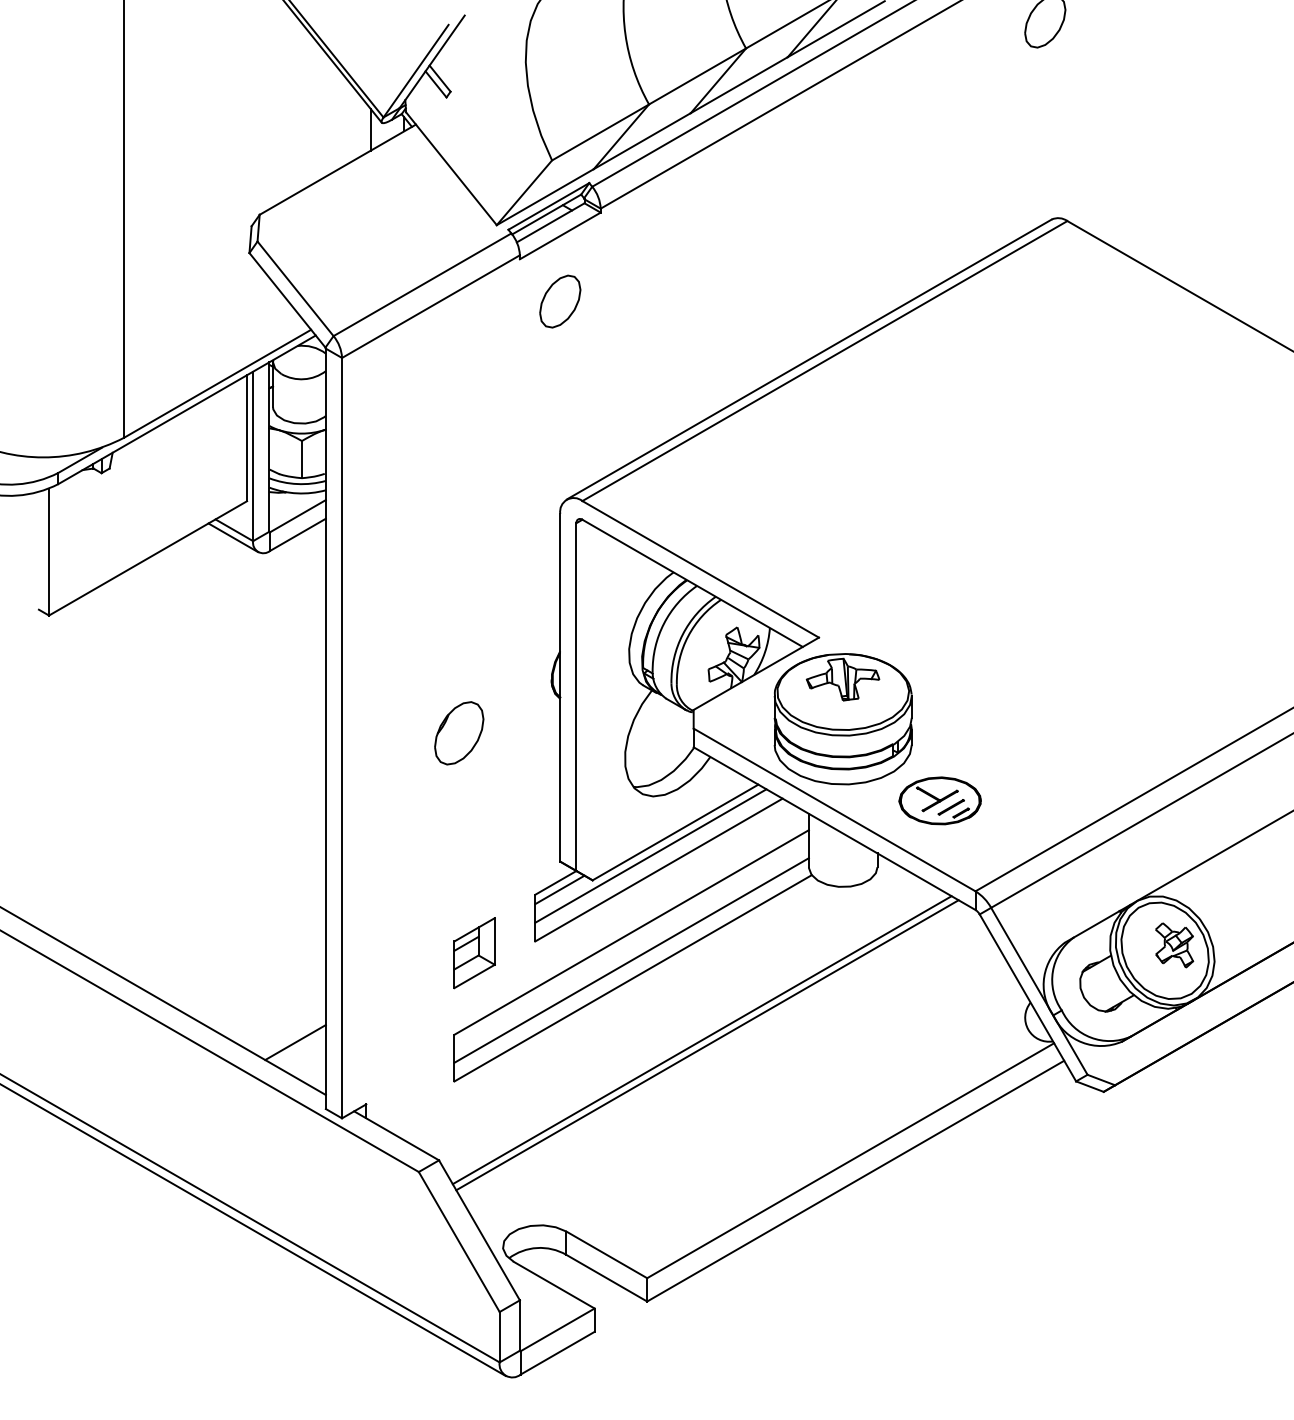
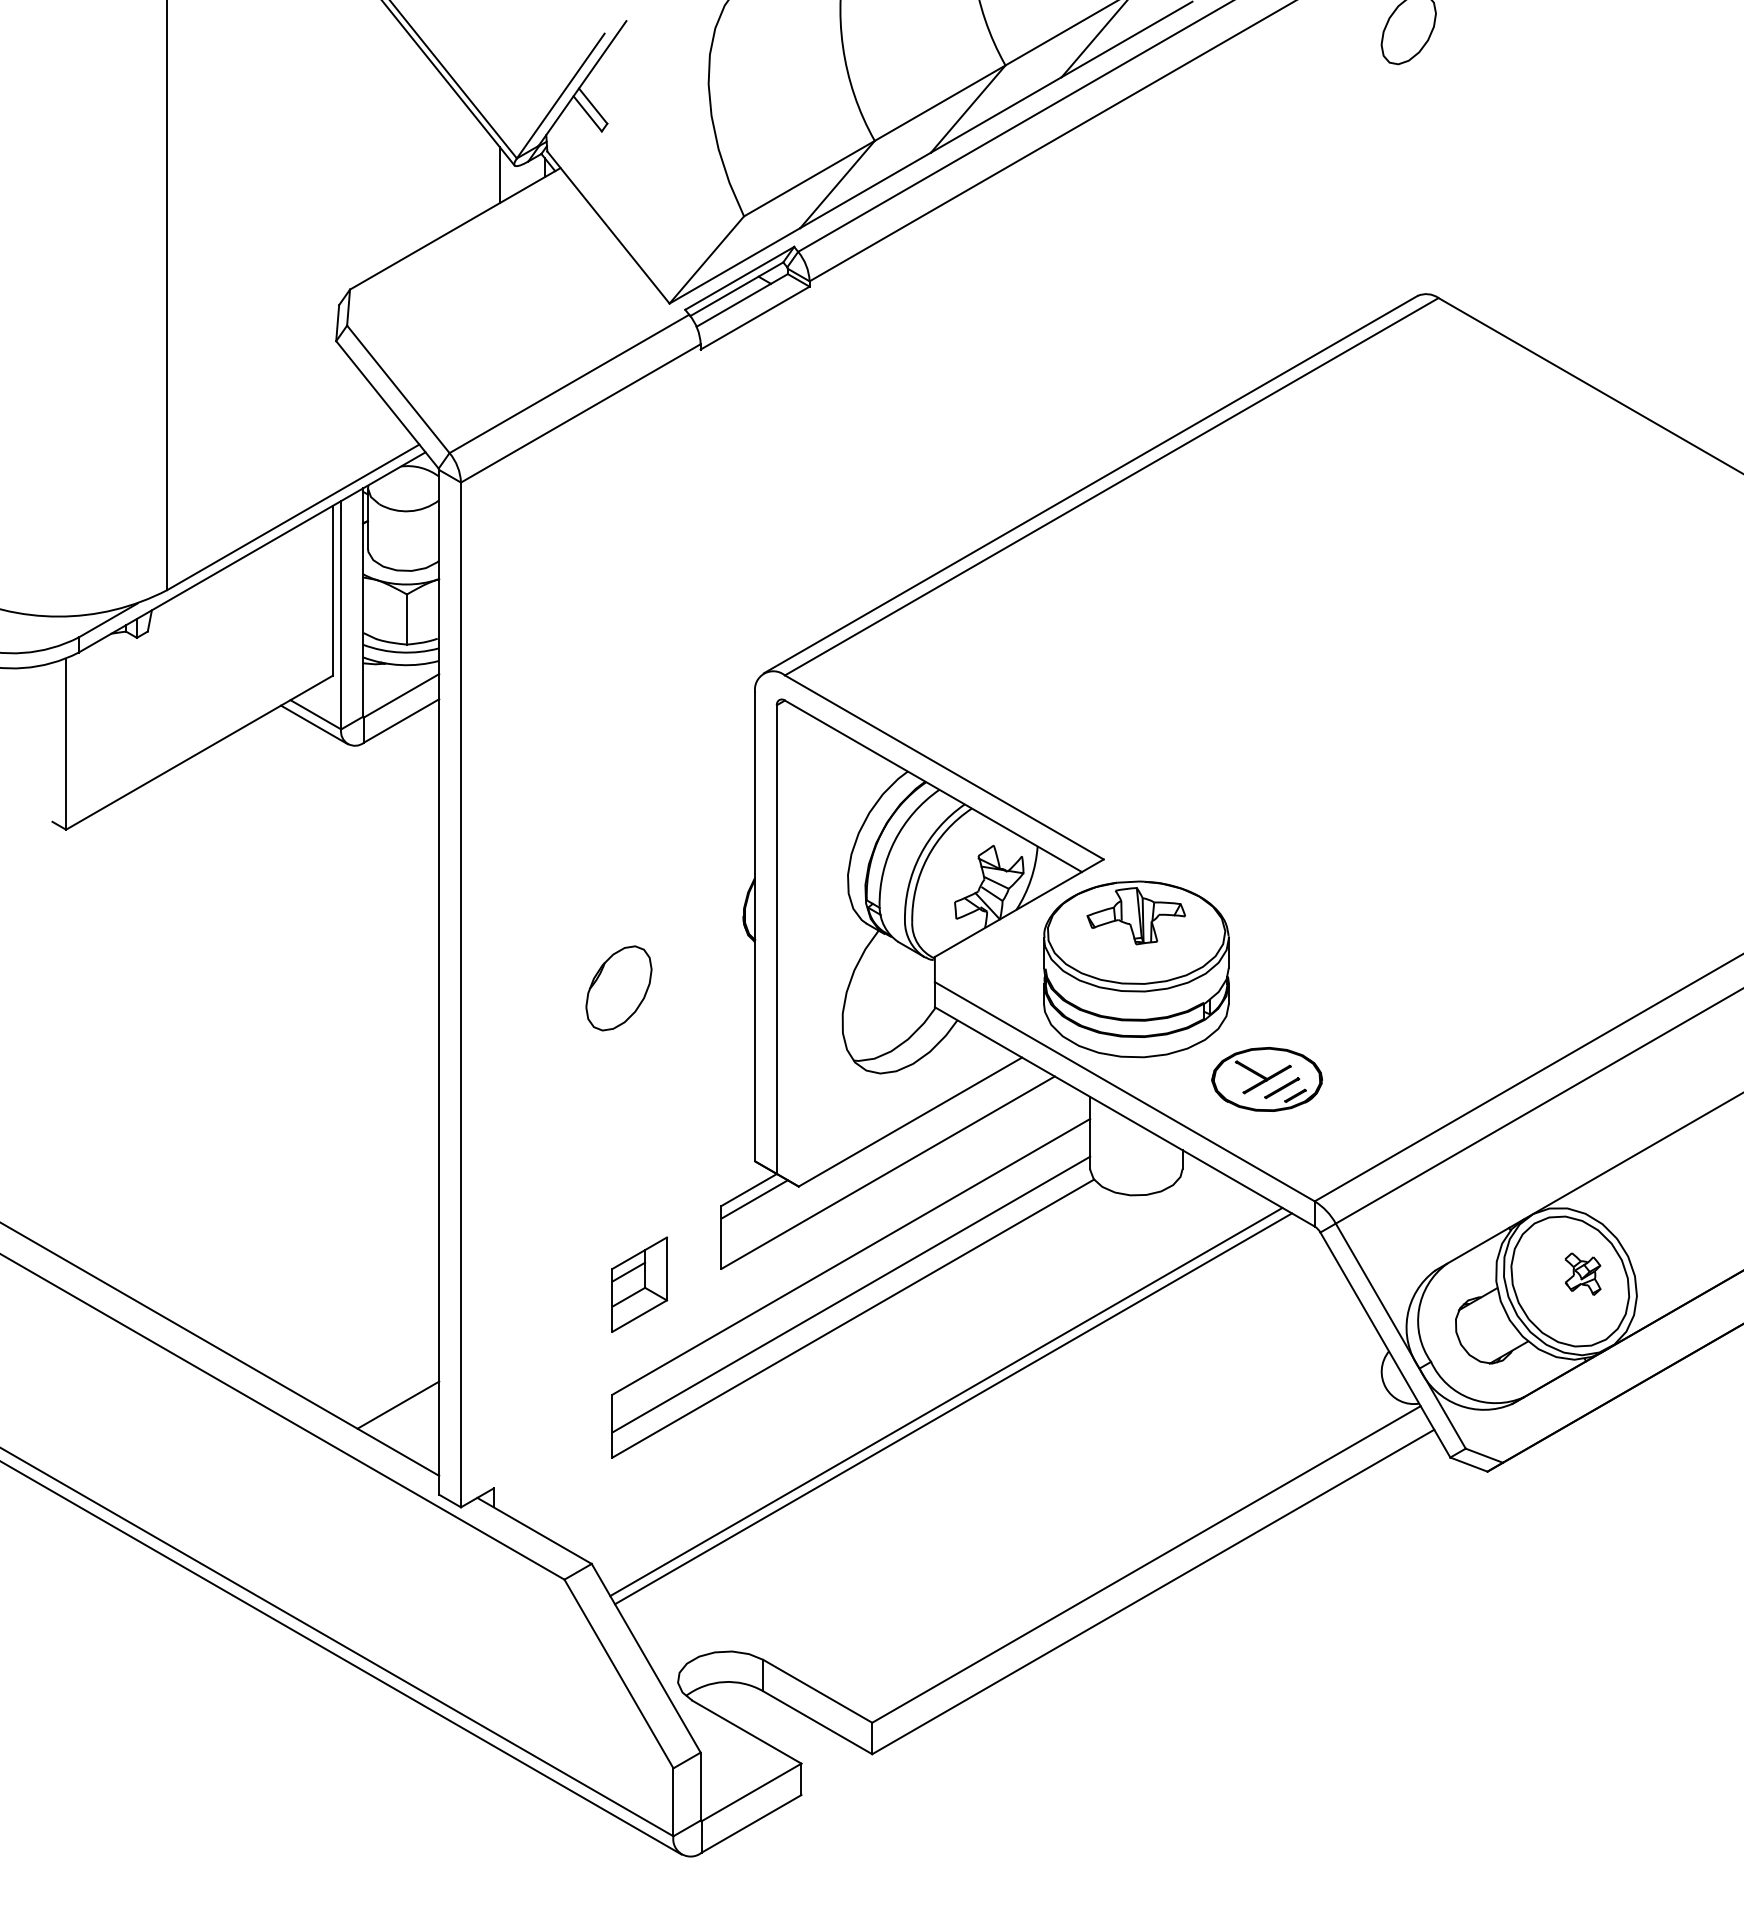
part: (560, 301) -> (755, 406), removed
line: (651, 855) -> (877, 1153), removed
part: (1174, 944) -> (1582, 1273), size x0.7

